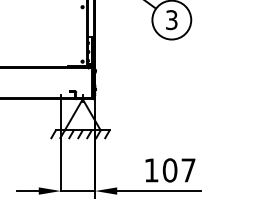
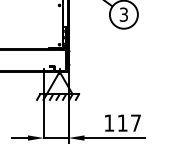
text: (169, 170) -> (122, 123), 107 -> 117

